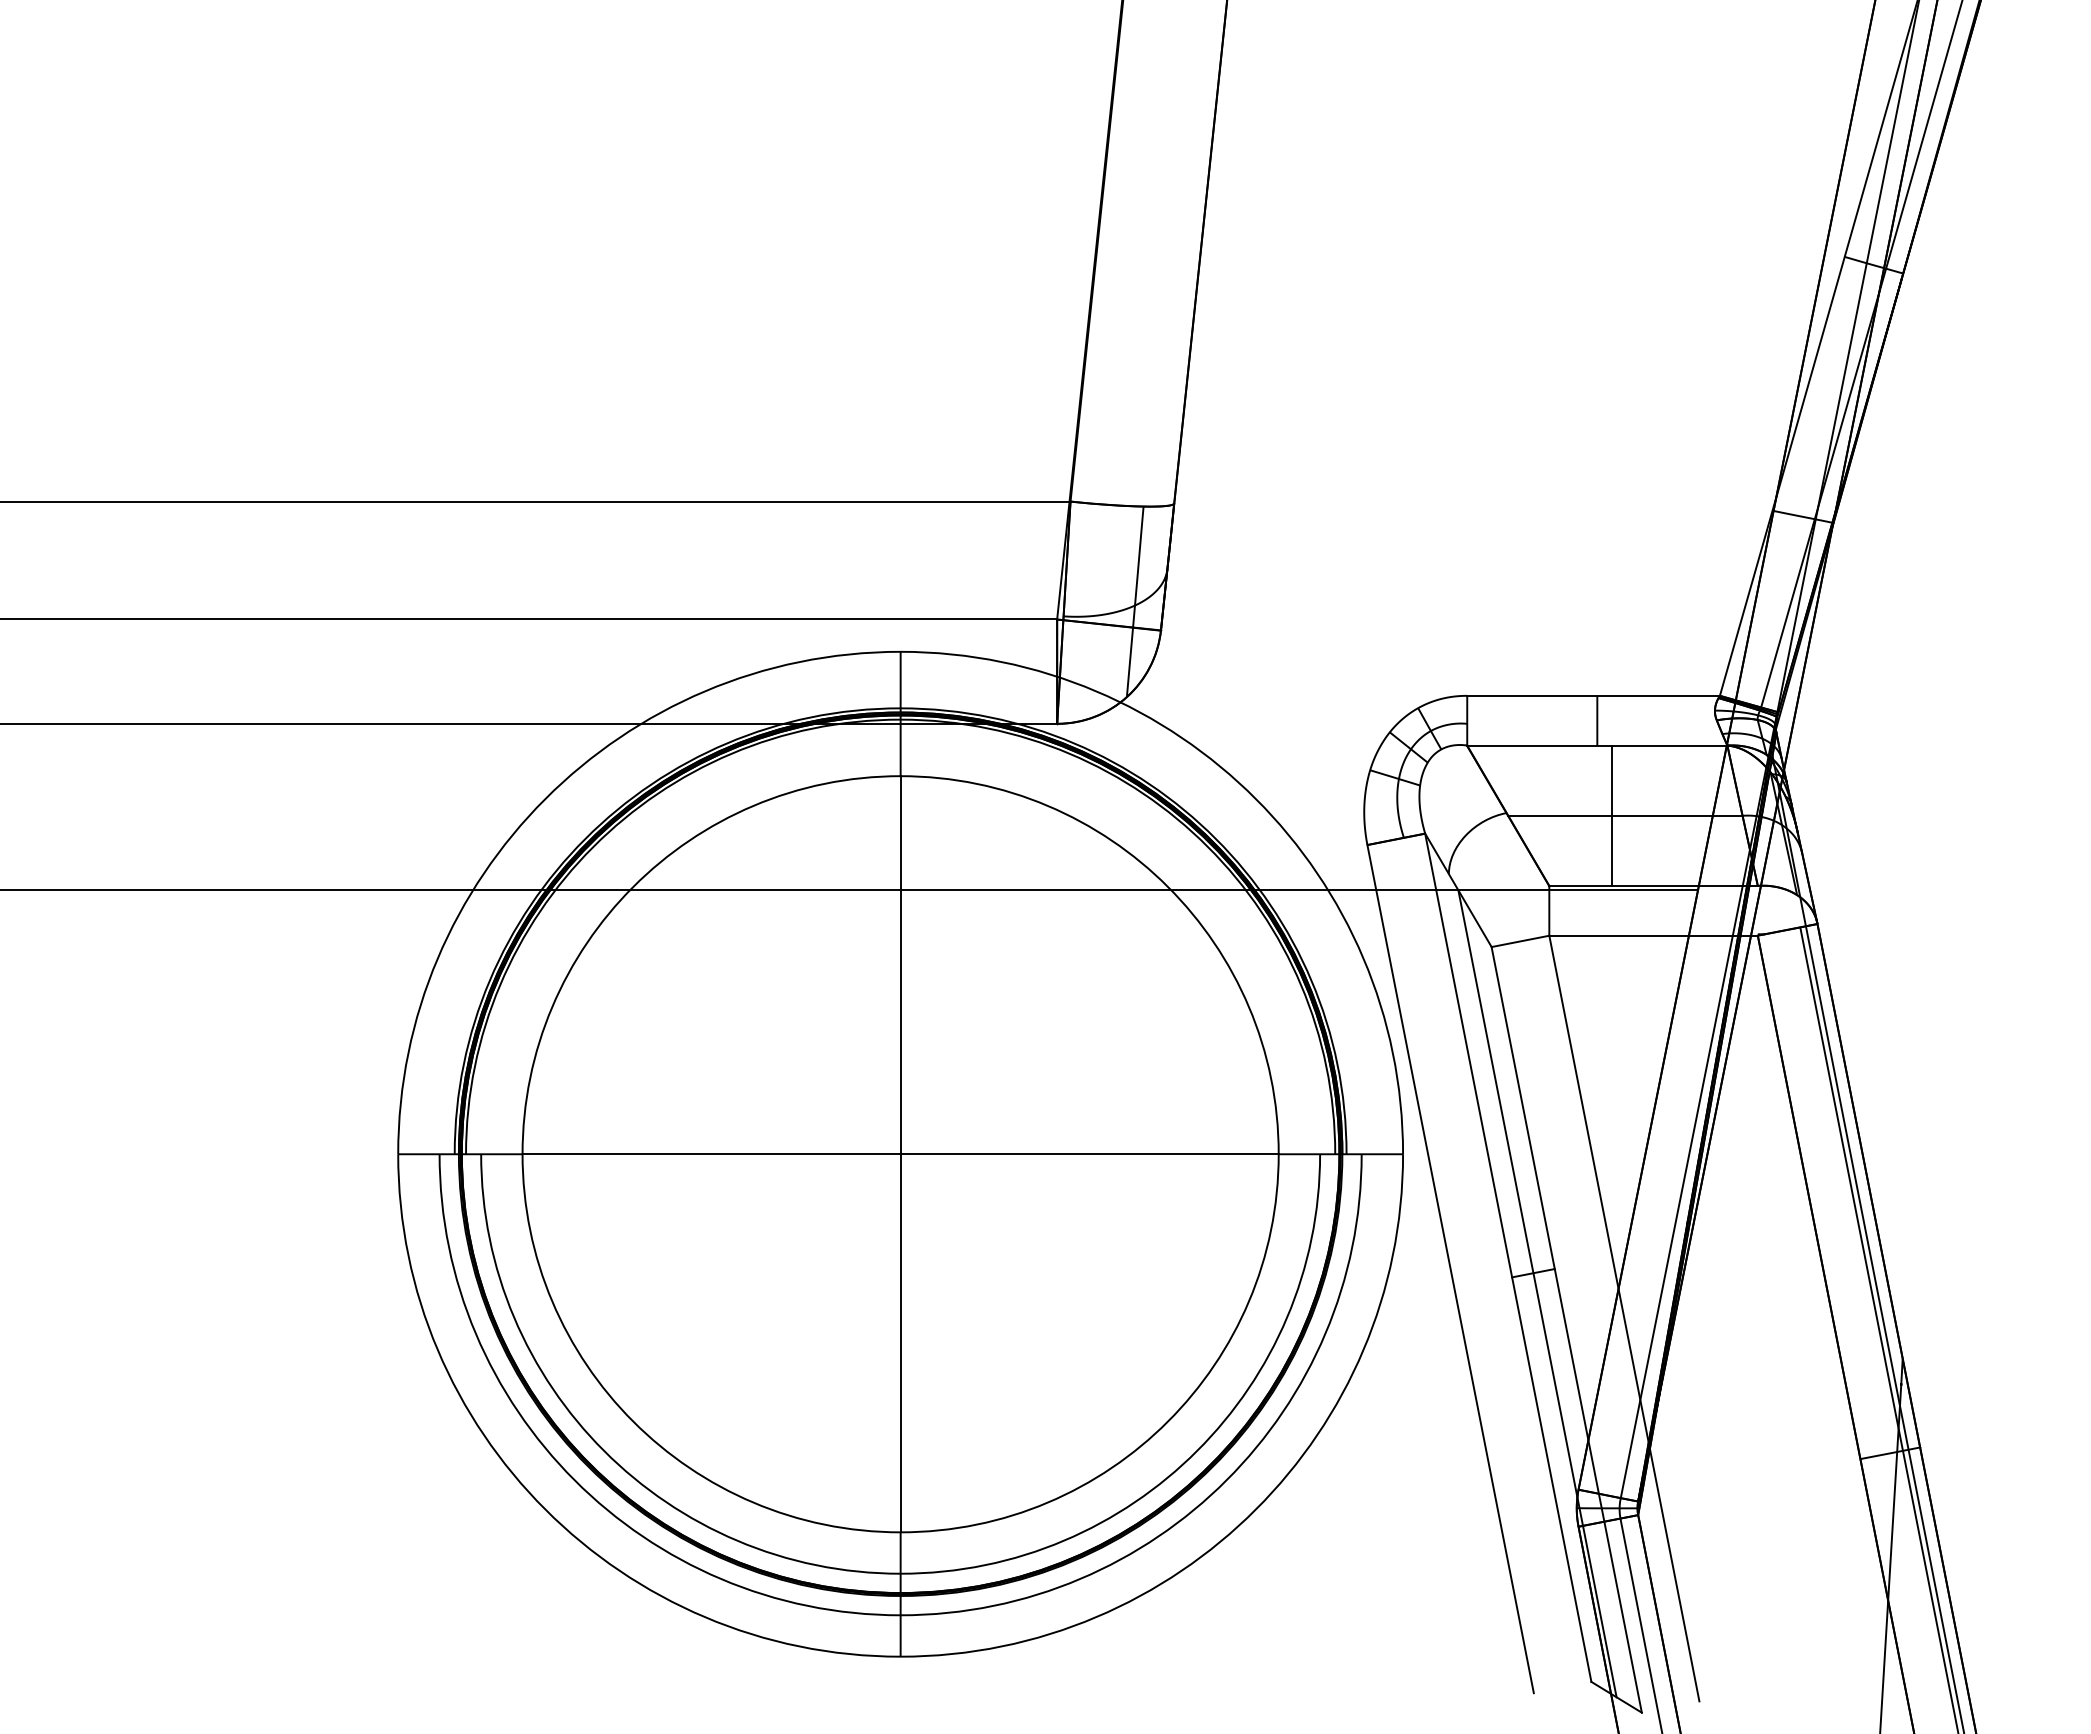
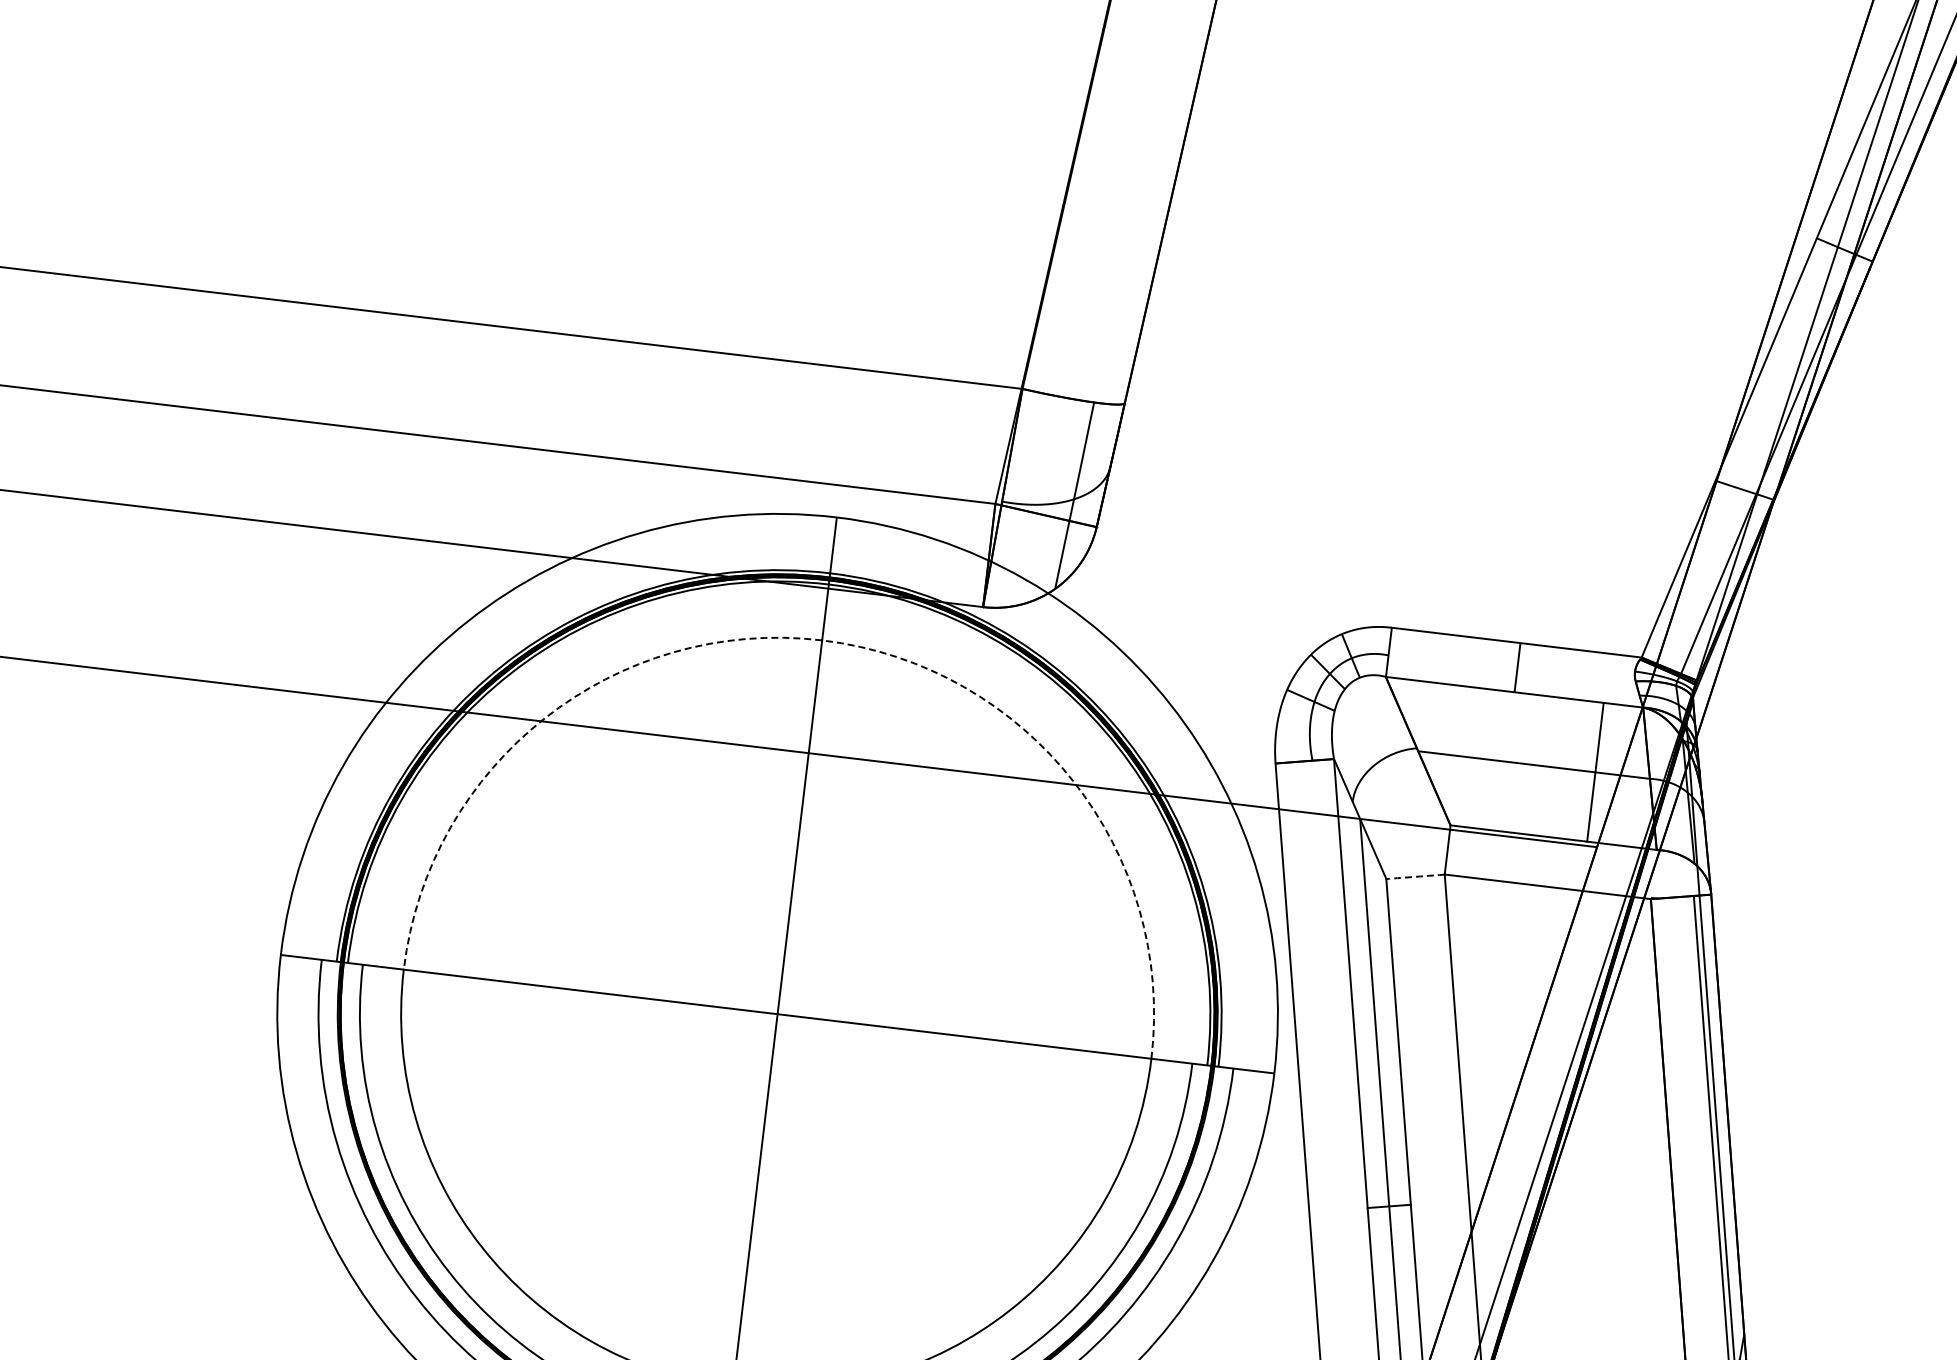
arc: (900, 776) -> (822, 640), solid -> dashed
line: (1612, 815) -> (1595, 772), moved
arc: (1518, 941) -> (1413, 876), solid -> dashed

